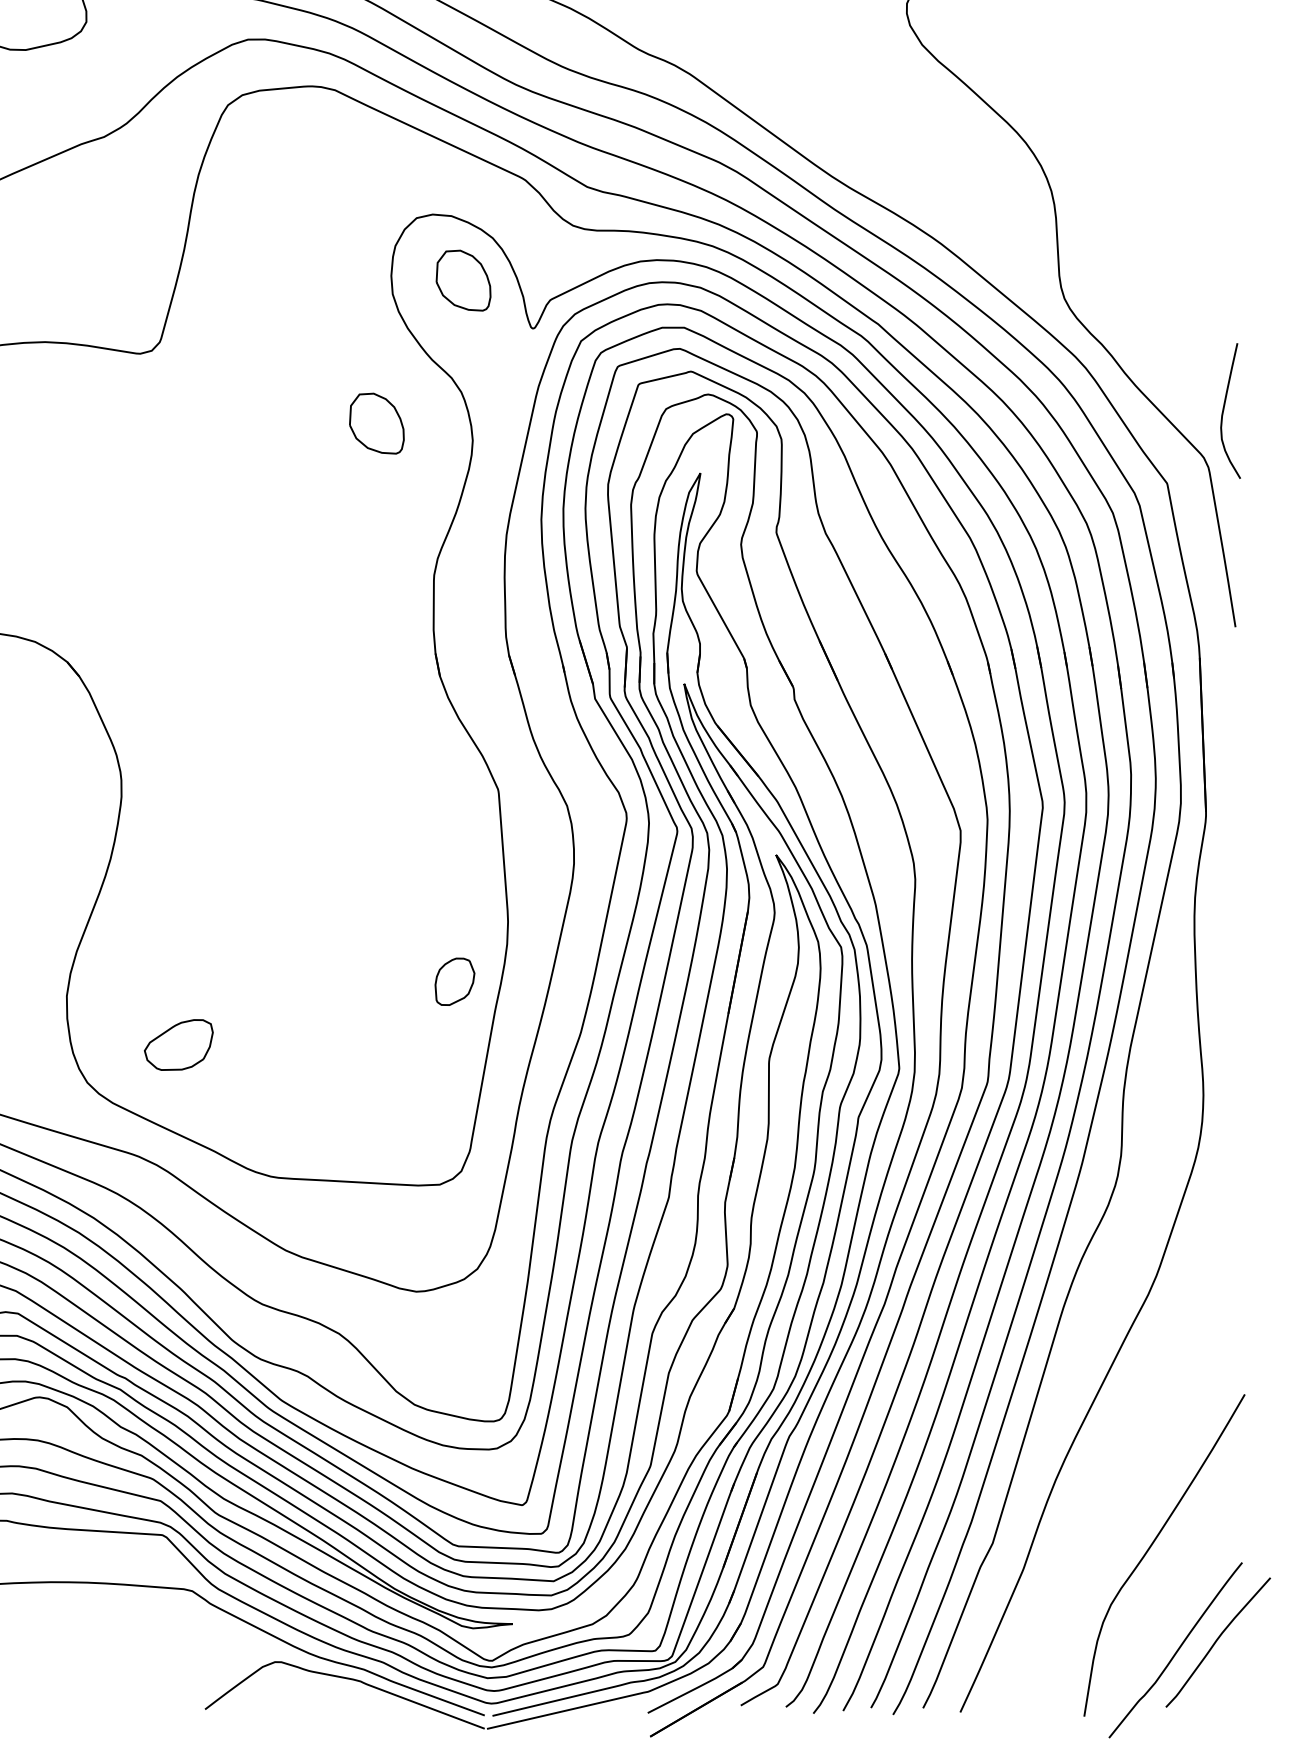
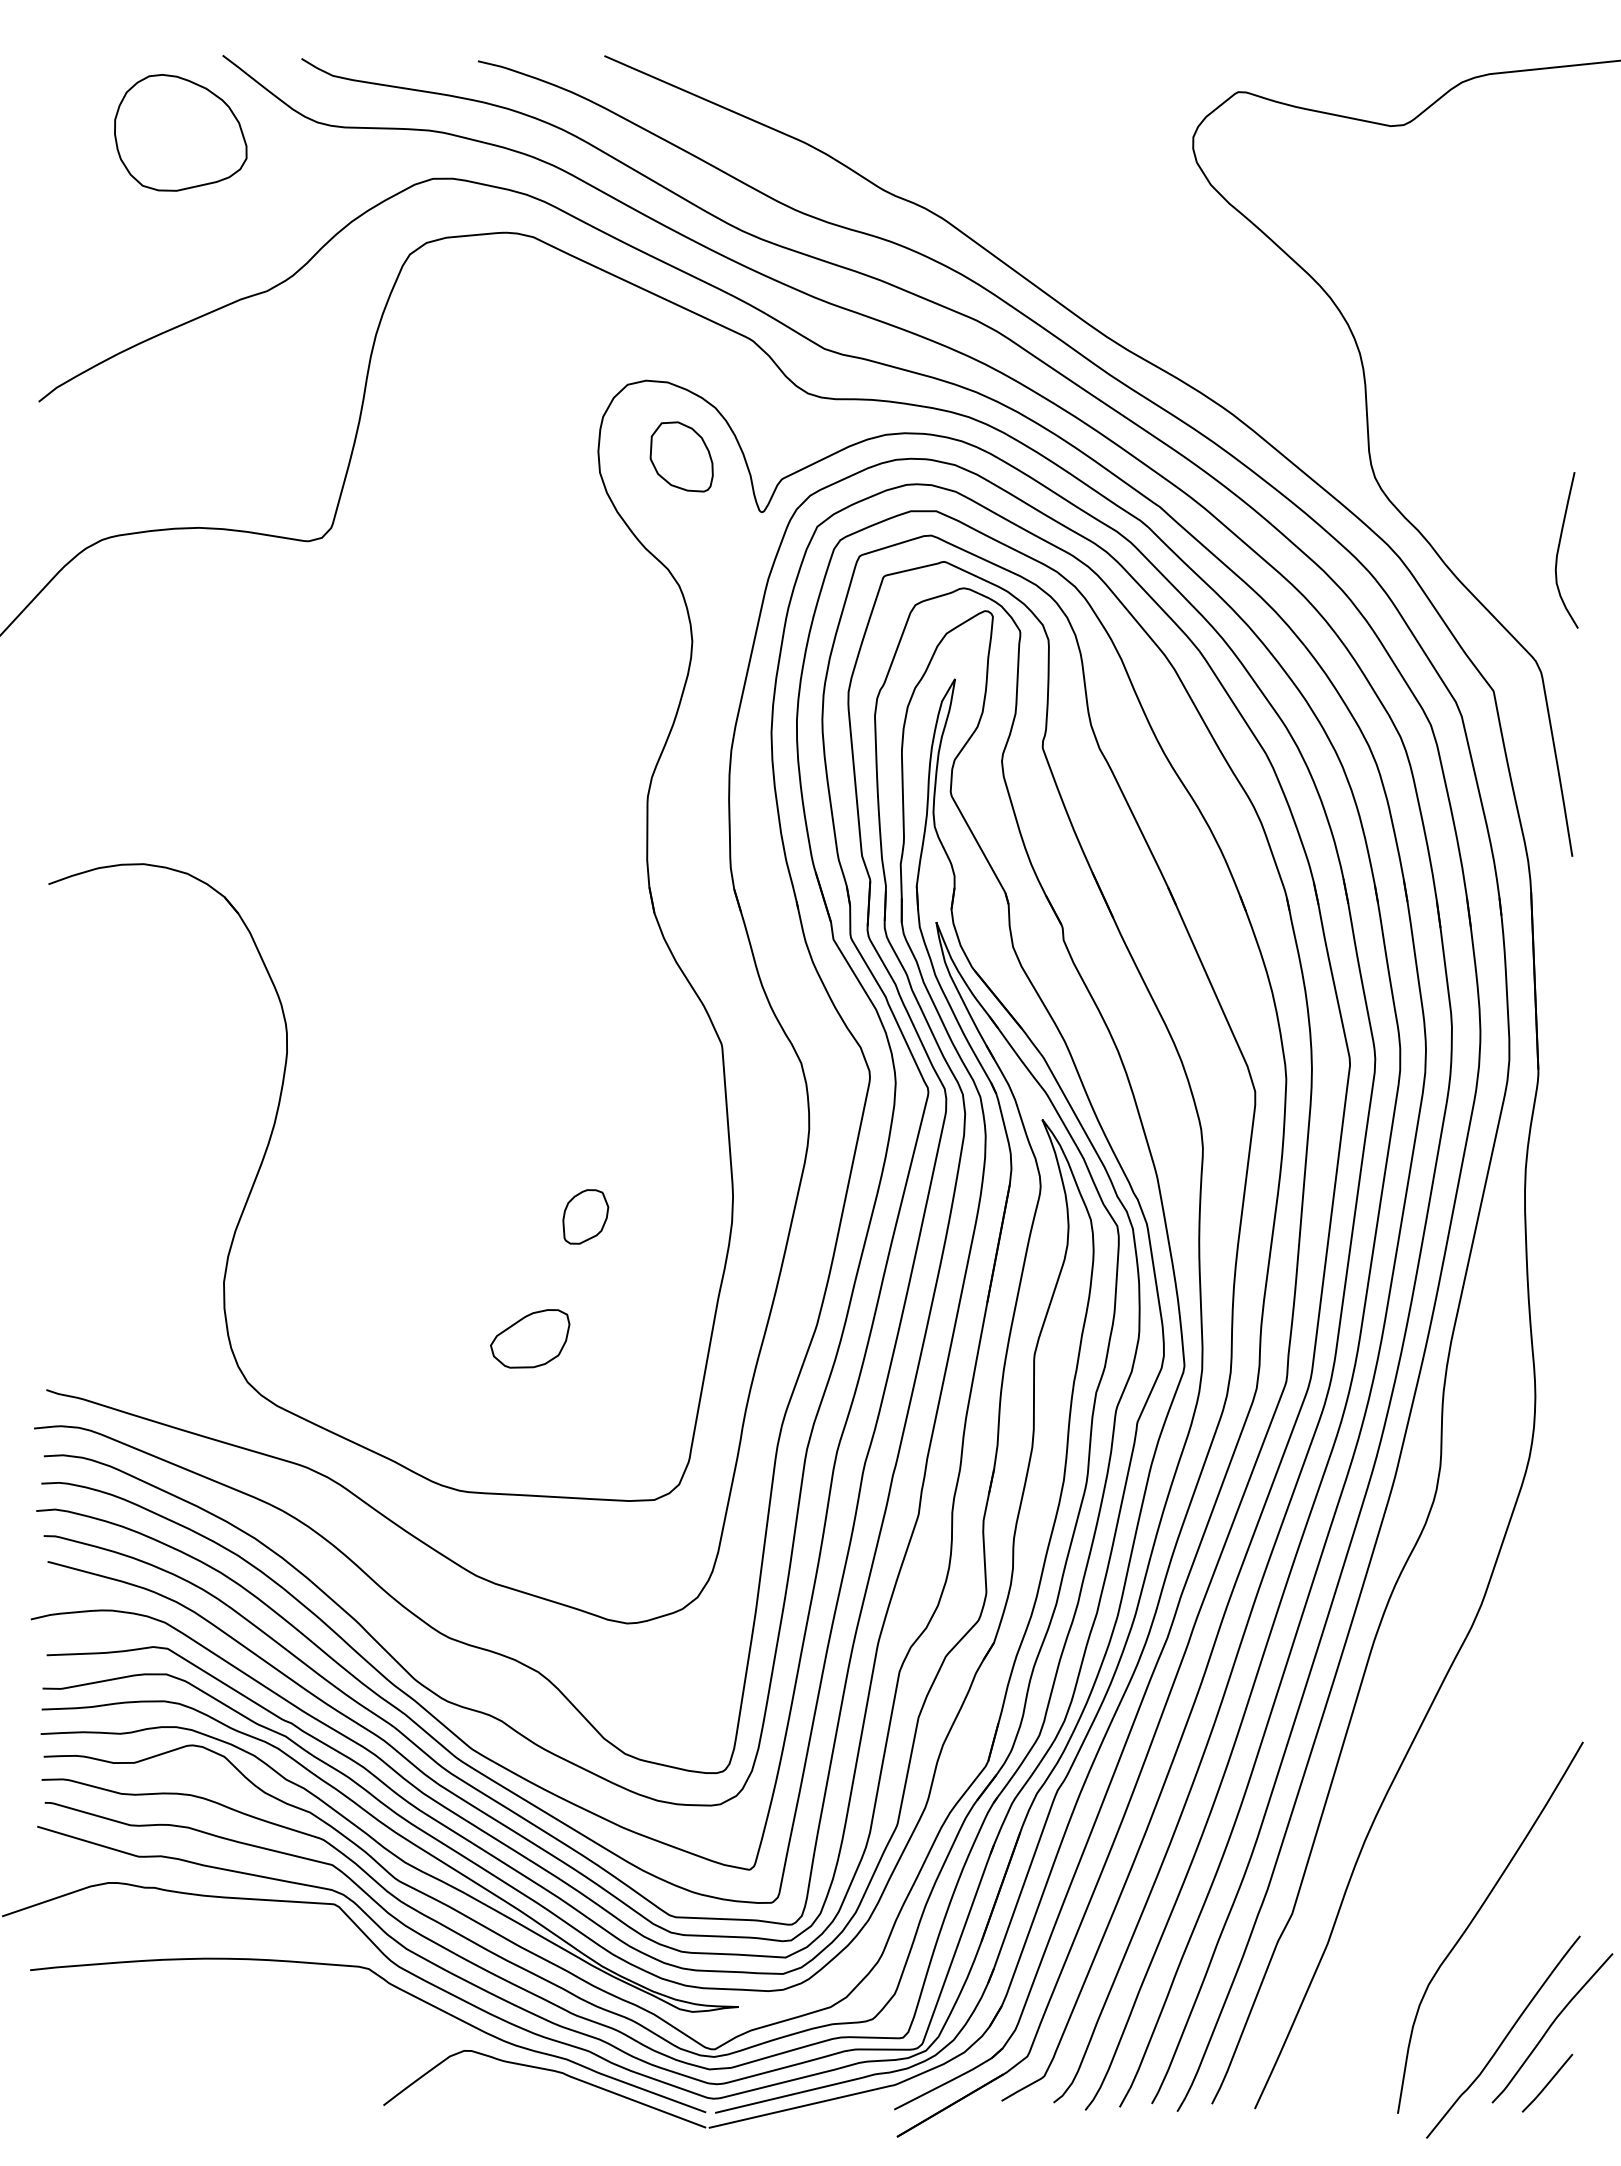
curve: (1224, 410) -> (1559, 549), moved
part: (376, 423) -> (581, 621), removed
part: (454, 981) -> (585, 1216), moved
part: (179, 1044) -> (530, 1338), moved
curve: (1213, 1689) -> (1547, 2082), added

